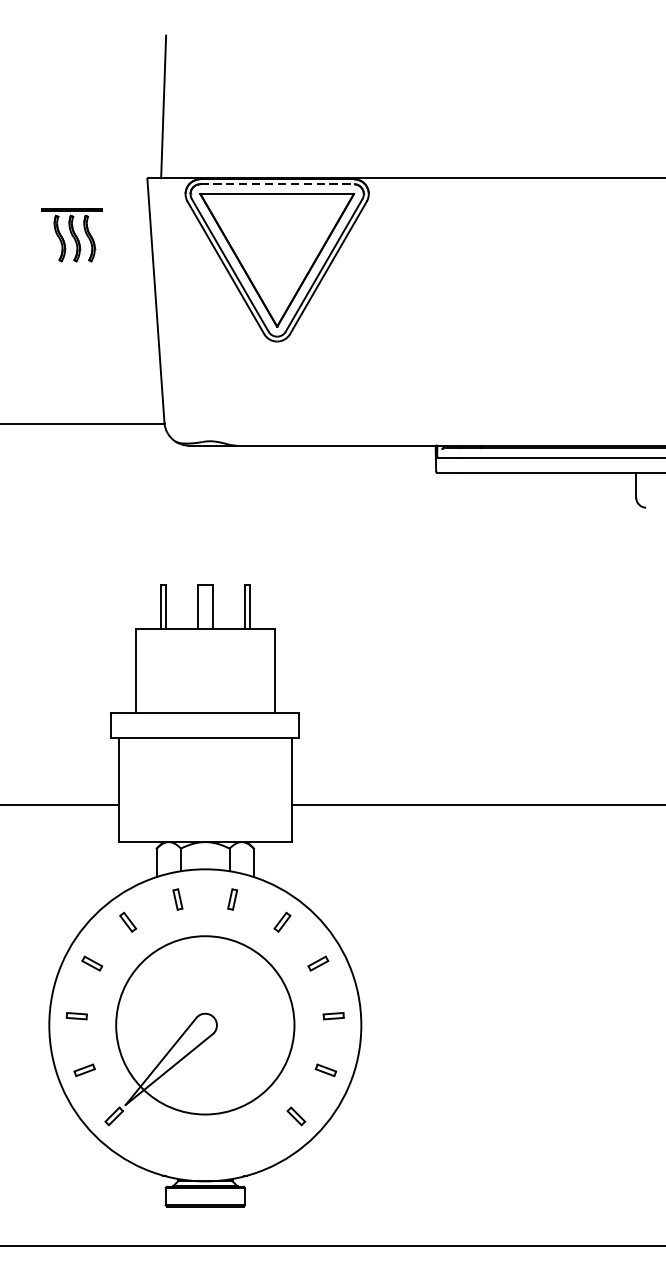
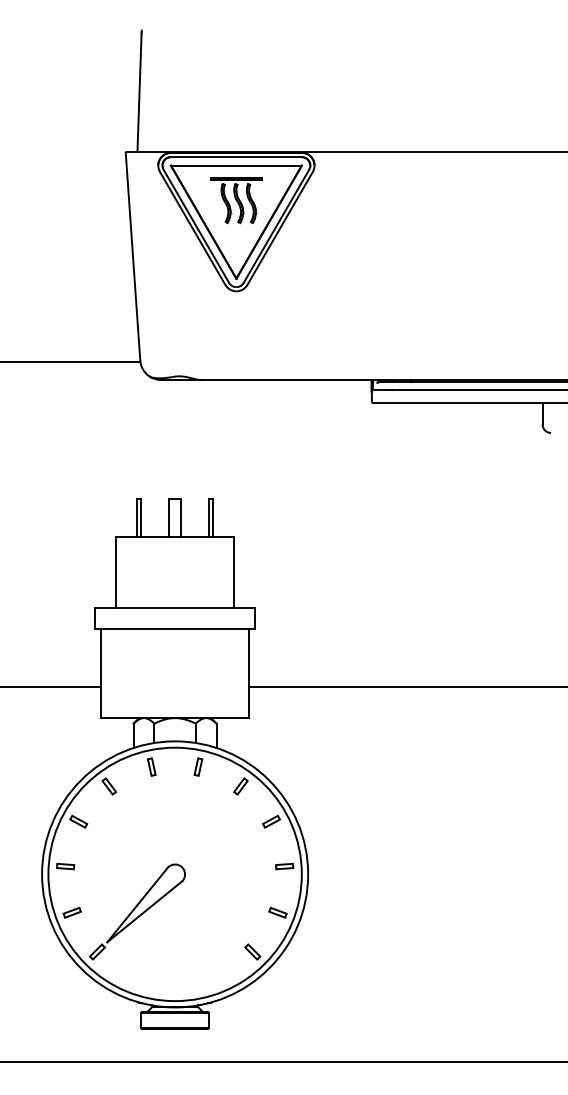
line: (277, 184) -> (236, 157), dashed -> solid
part: (72, 235) -> (236, 200), moved
circle: (204, 1025) -> (174, 874), size x1.67

